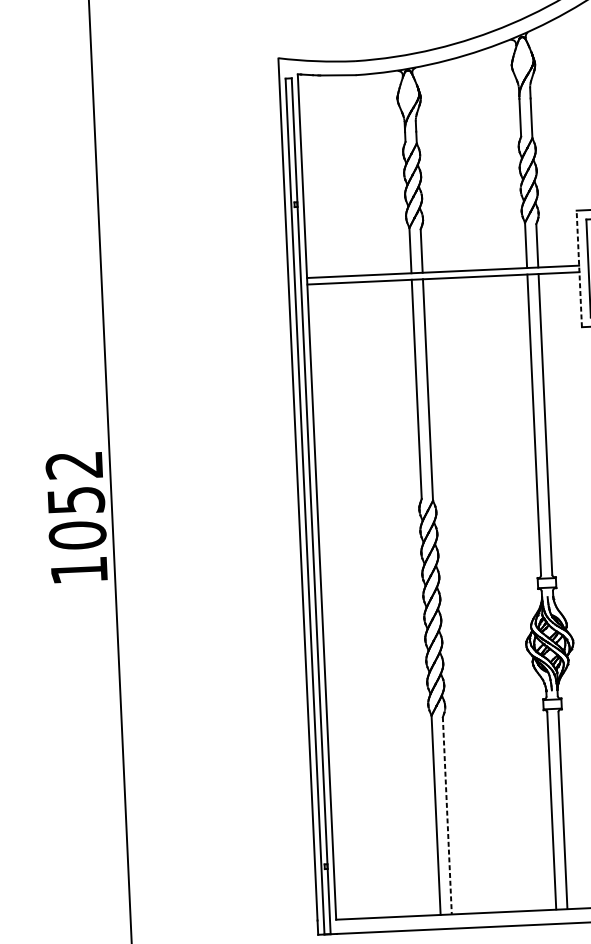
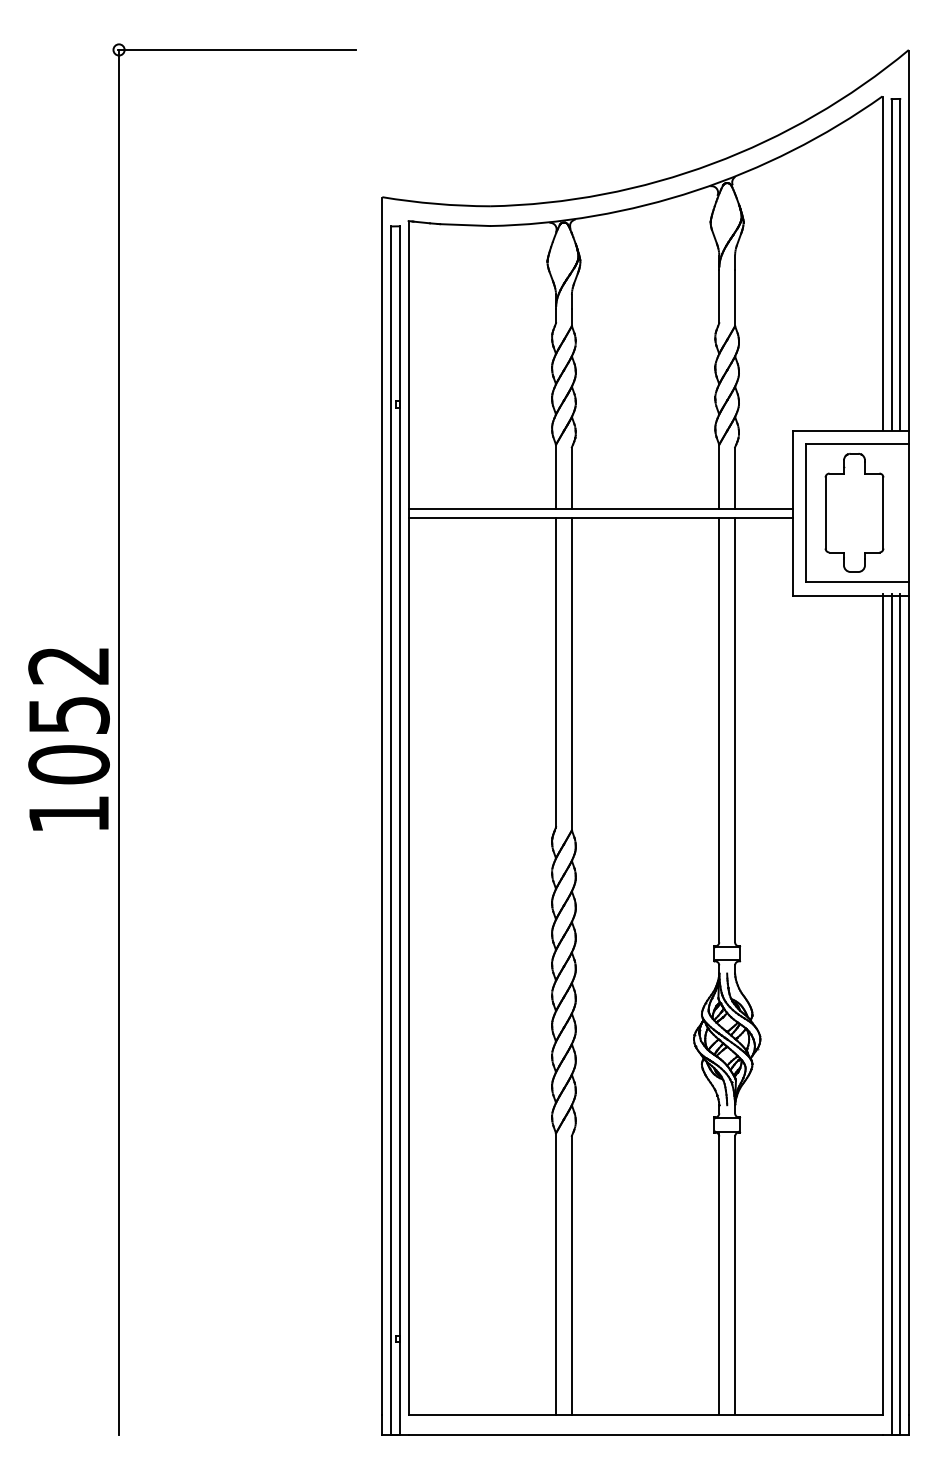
line: (579, 268) -> (792, 512), dashed -> solid
text: (76, 517) -> (68, 739), moved
line: (447, 815) -> (571, 1275), dashed -> solid

